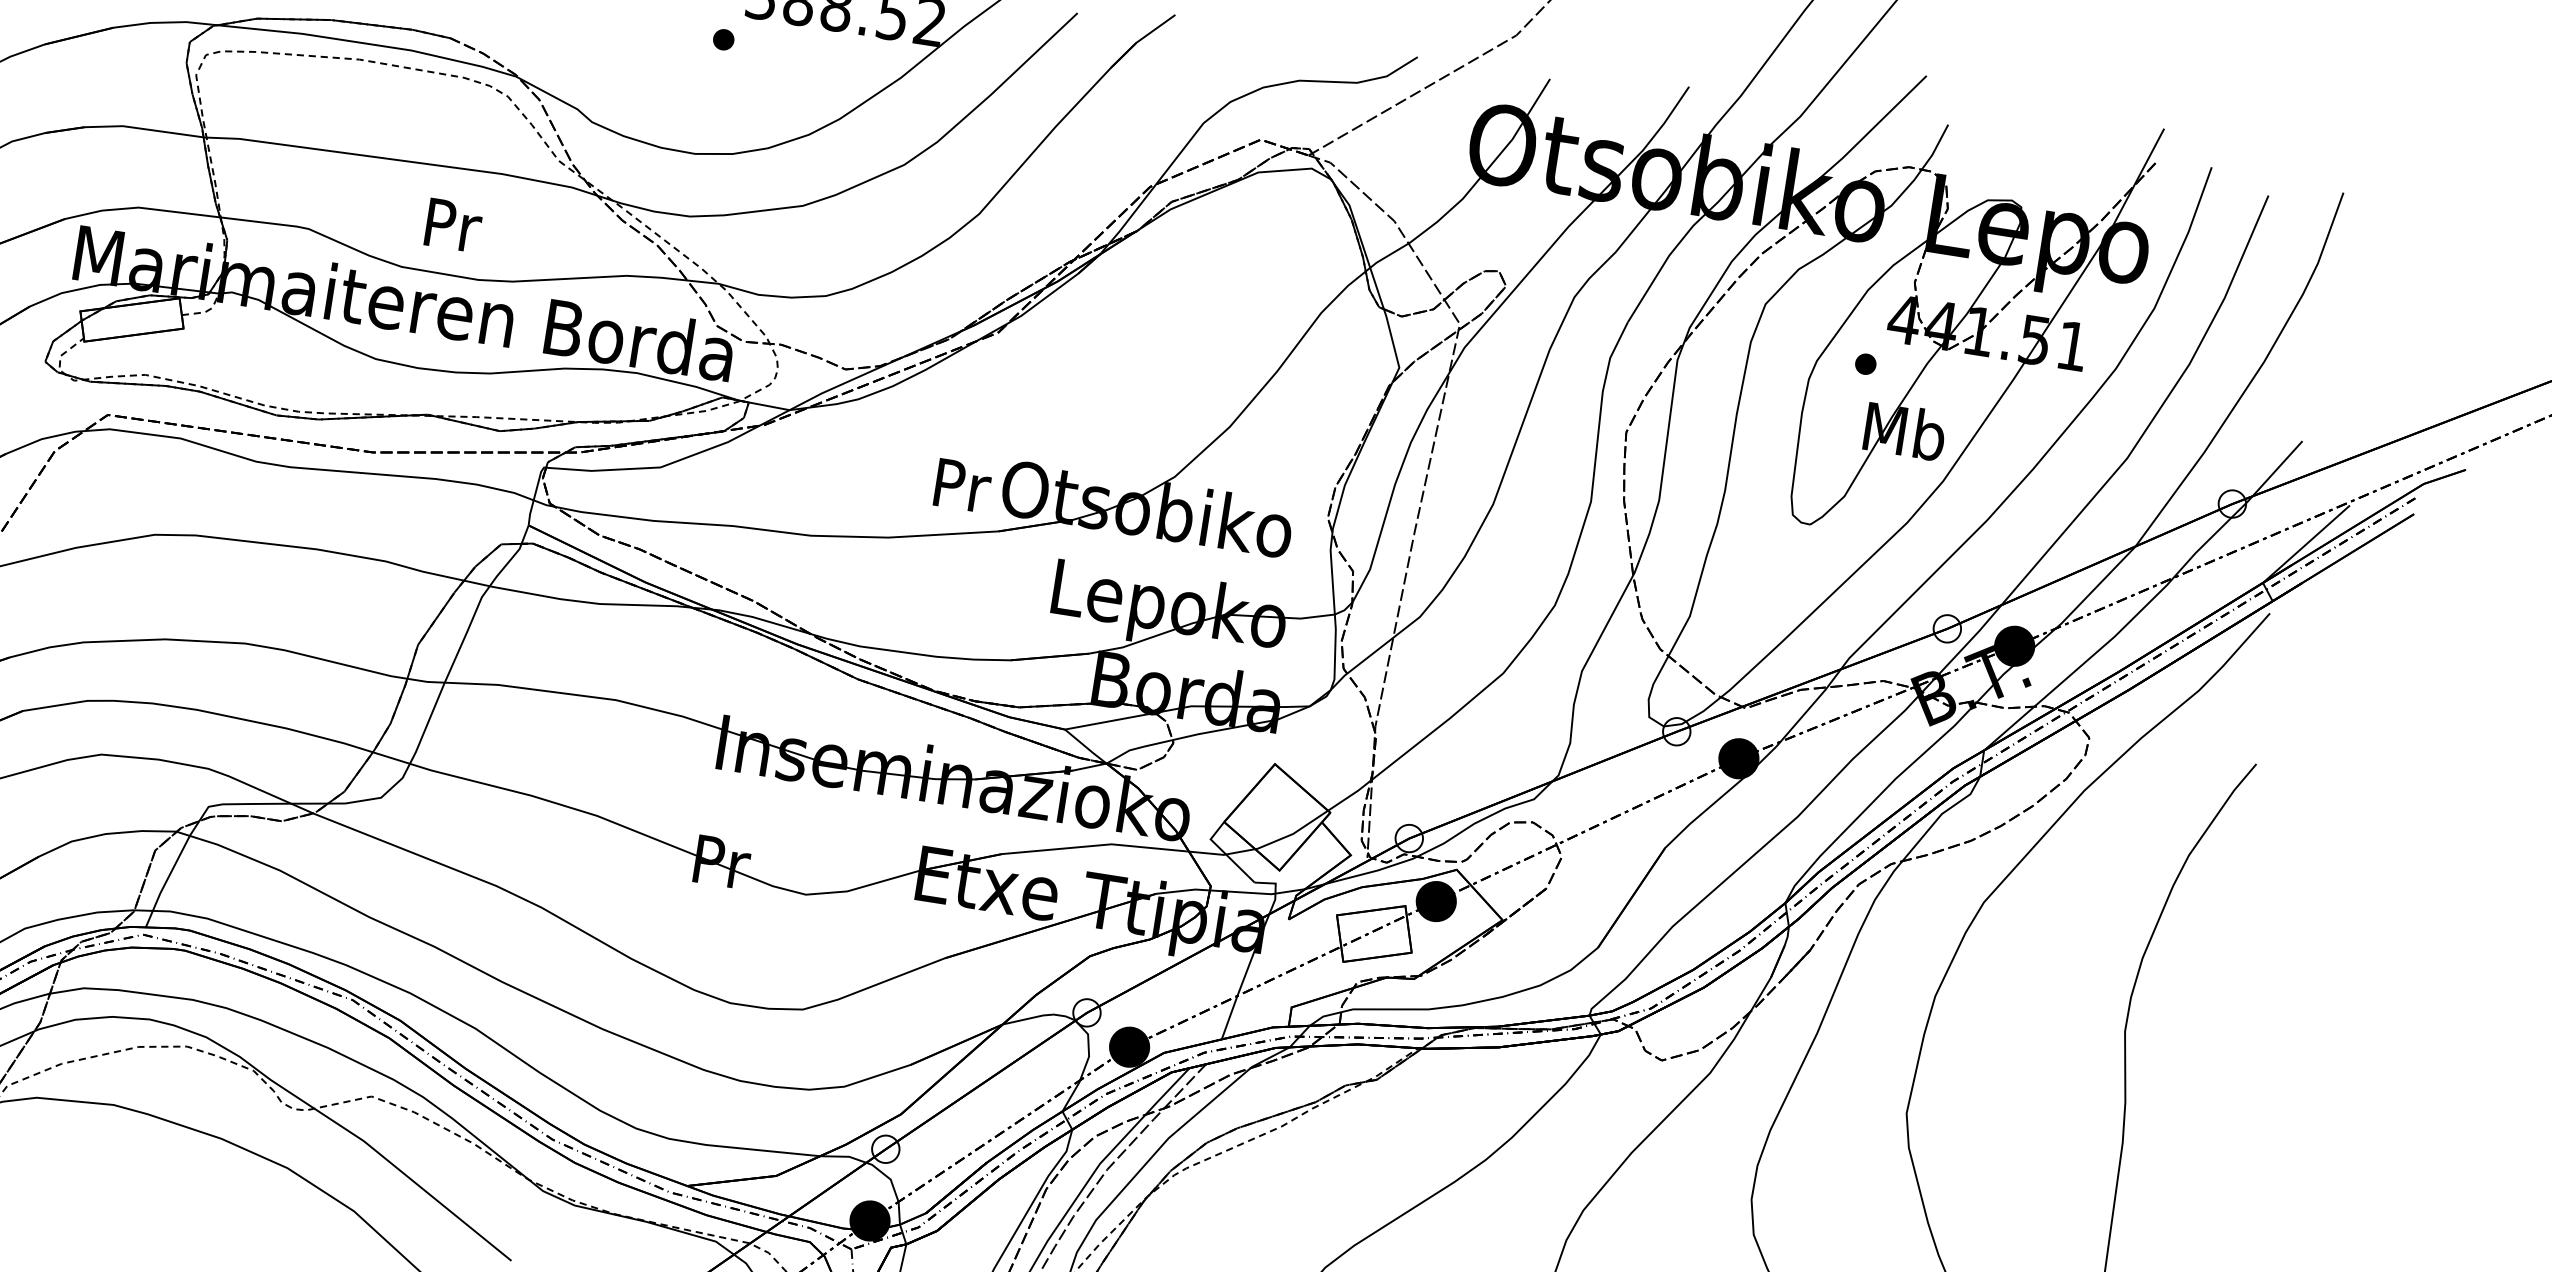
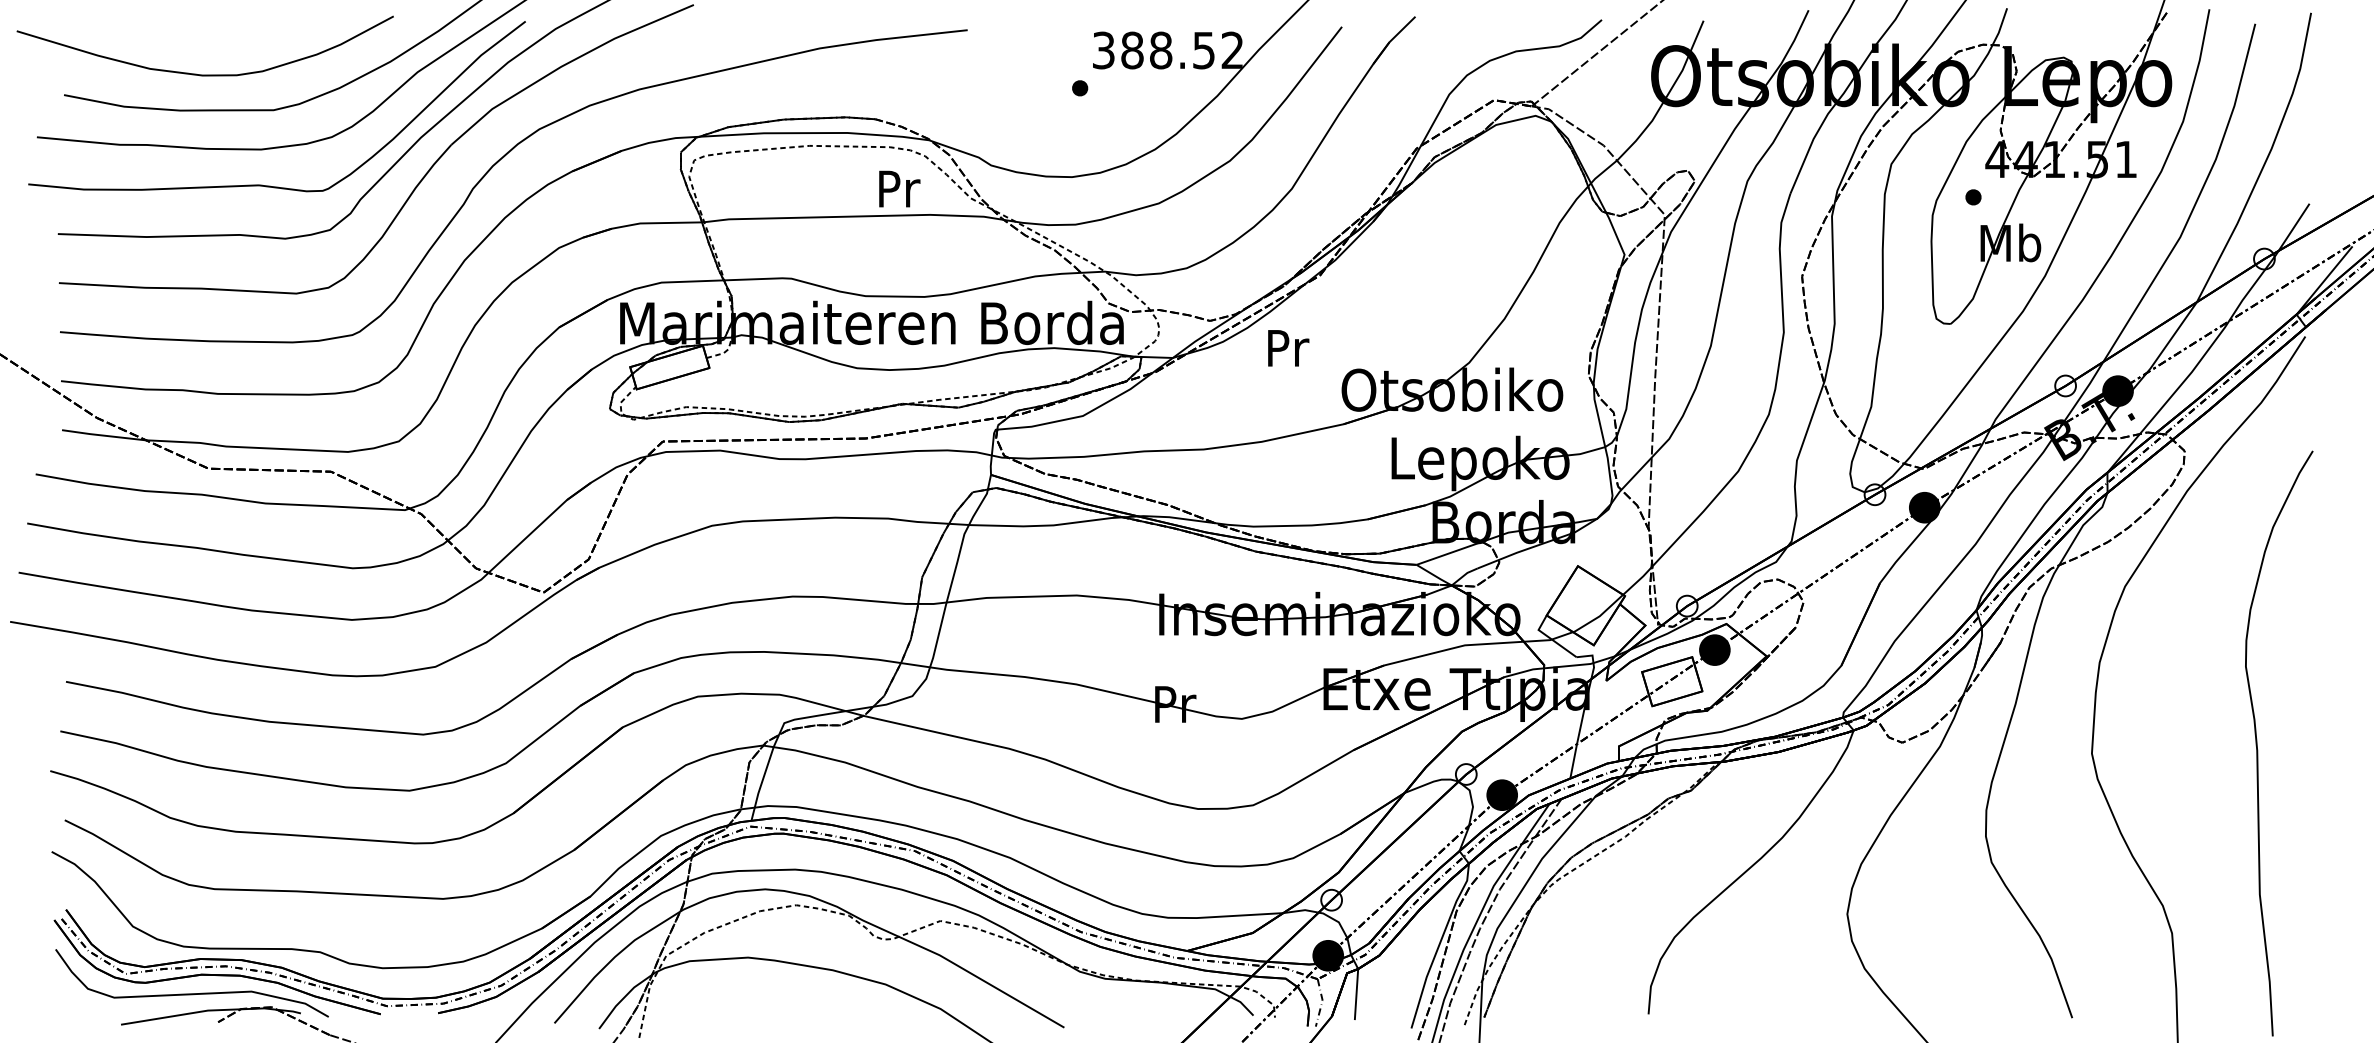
text: (453, 224) -> (899, 188), moved
text: (962, 486) -> (1288, 348), moved

